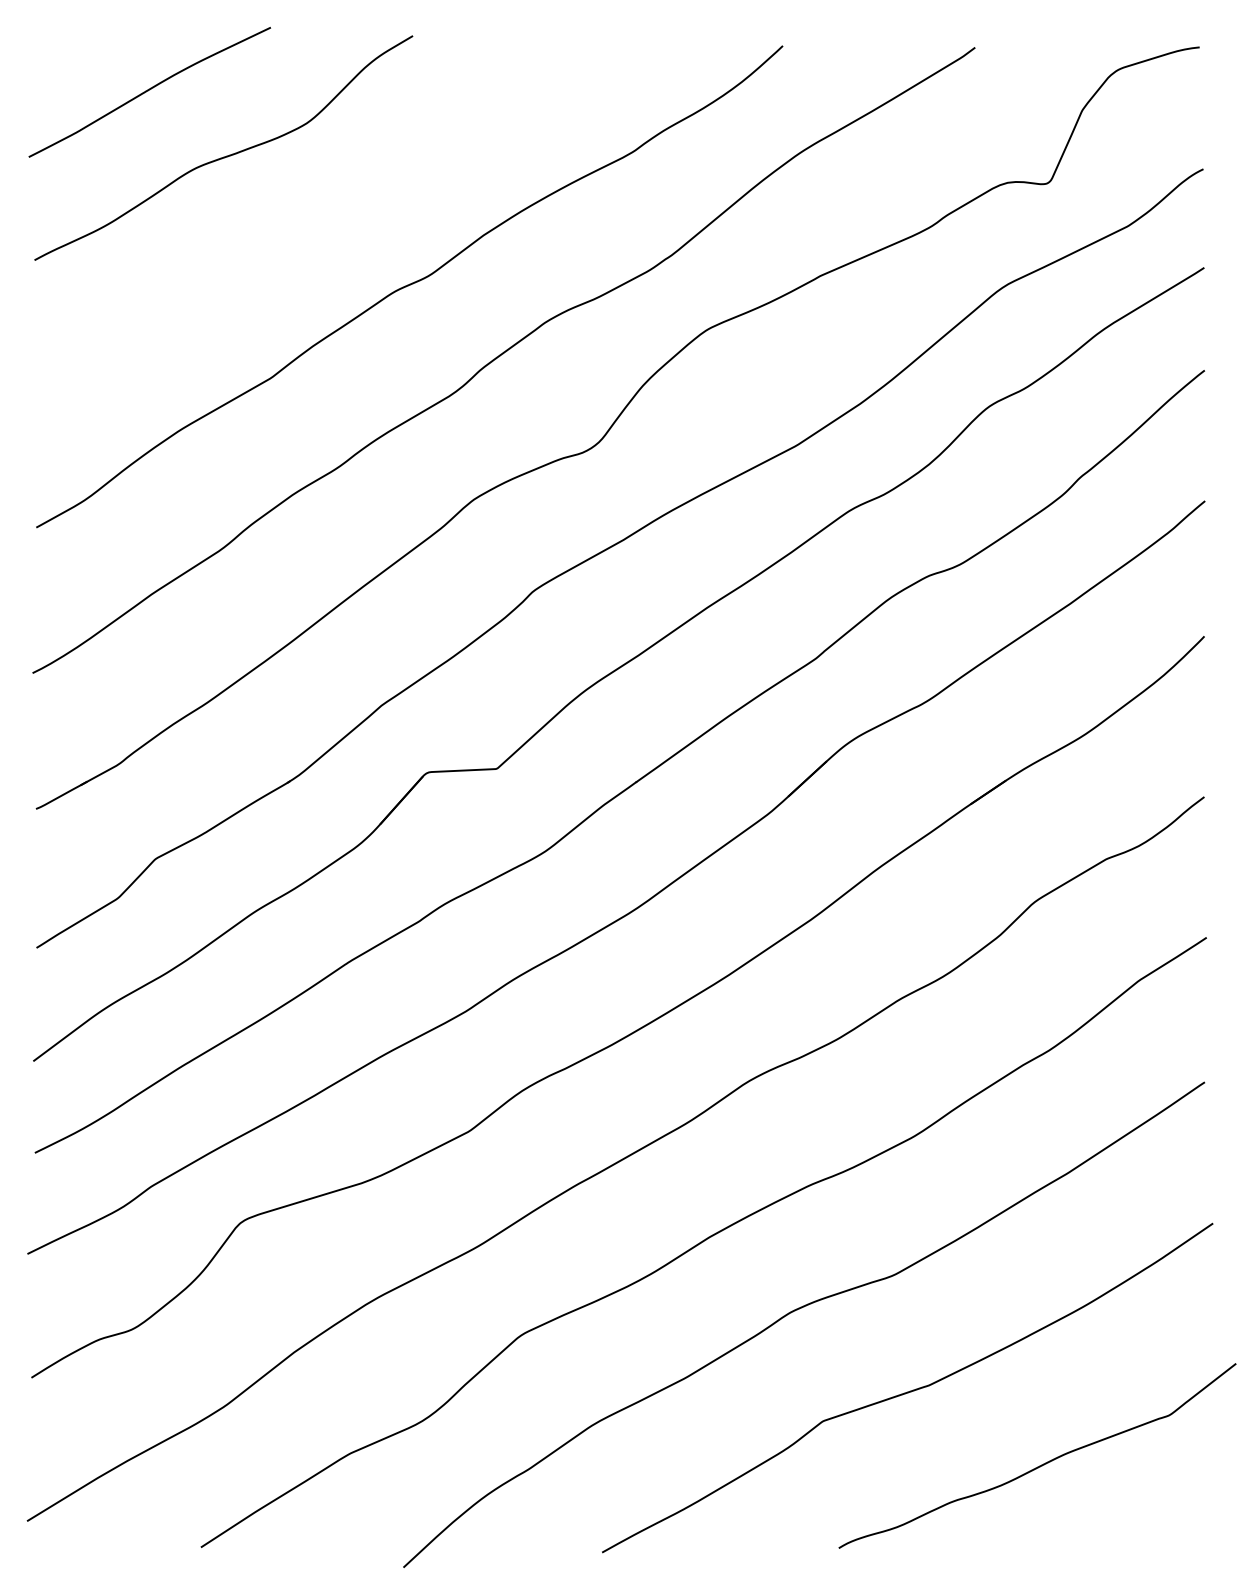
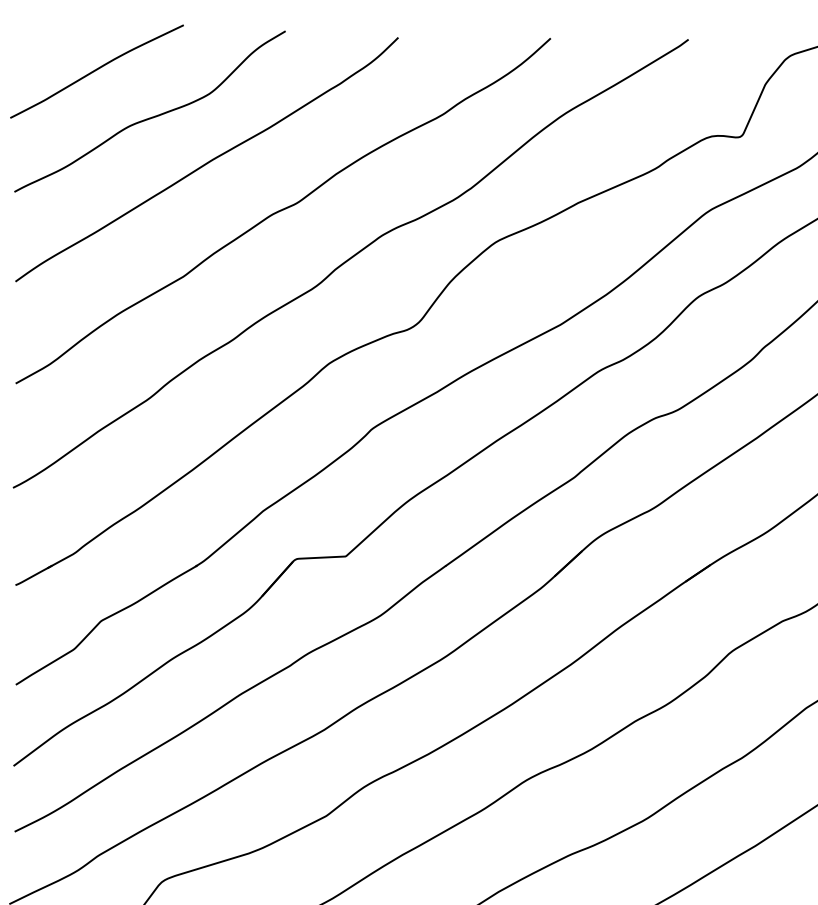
curve: (305, 217) -> (208, 161), added

